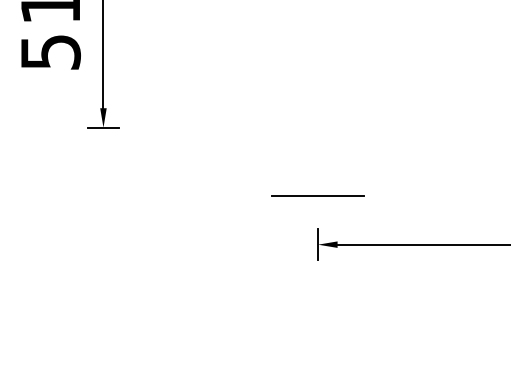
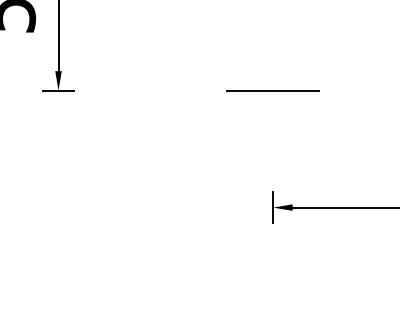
line: (317, 195) -> (272, 90), moved

